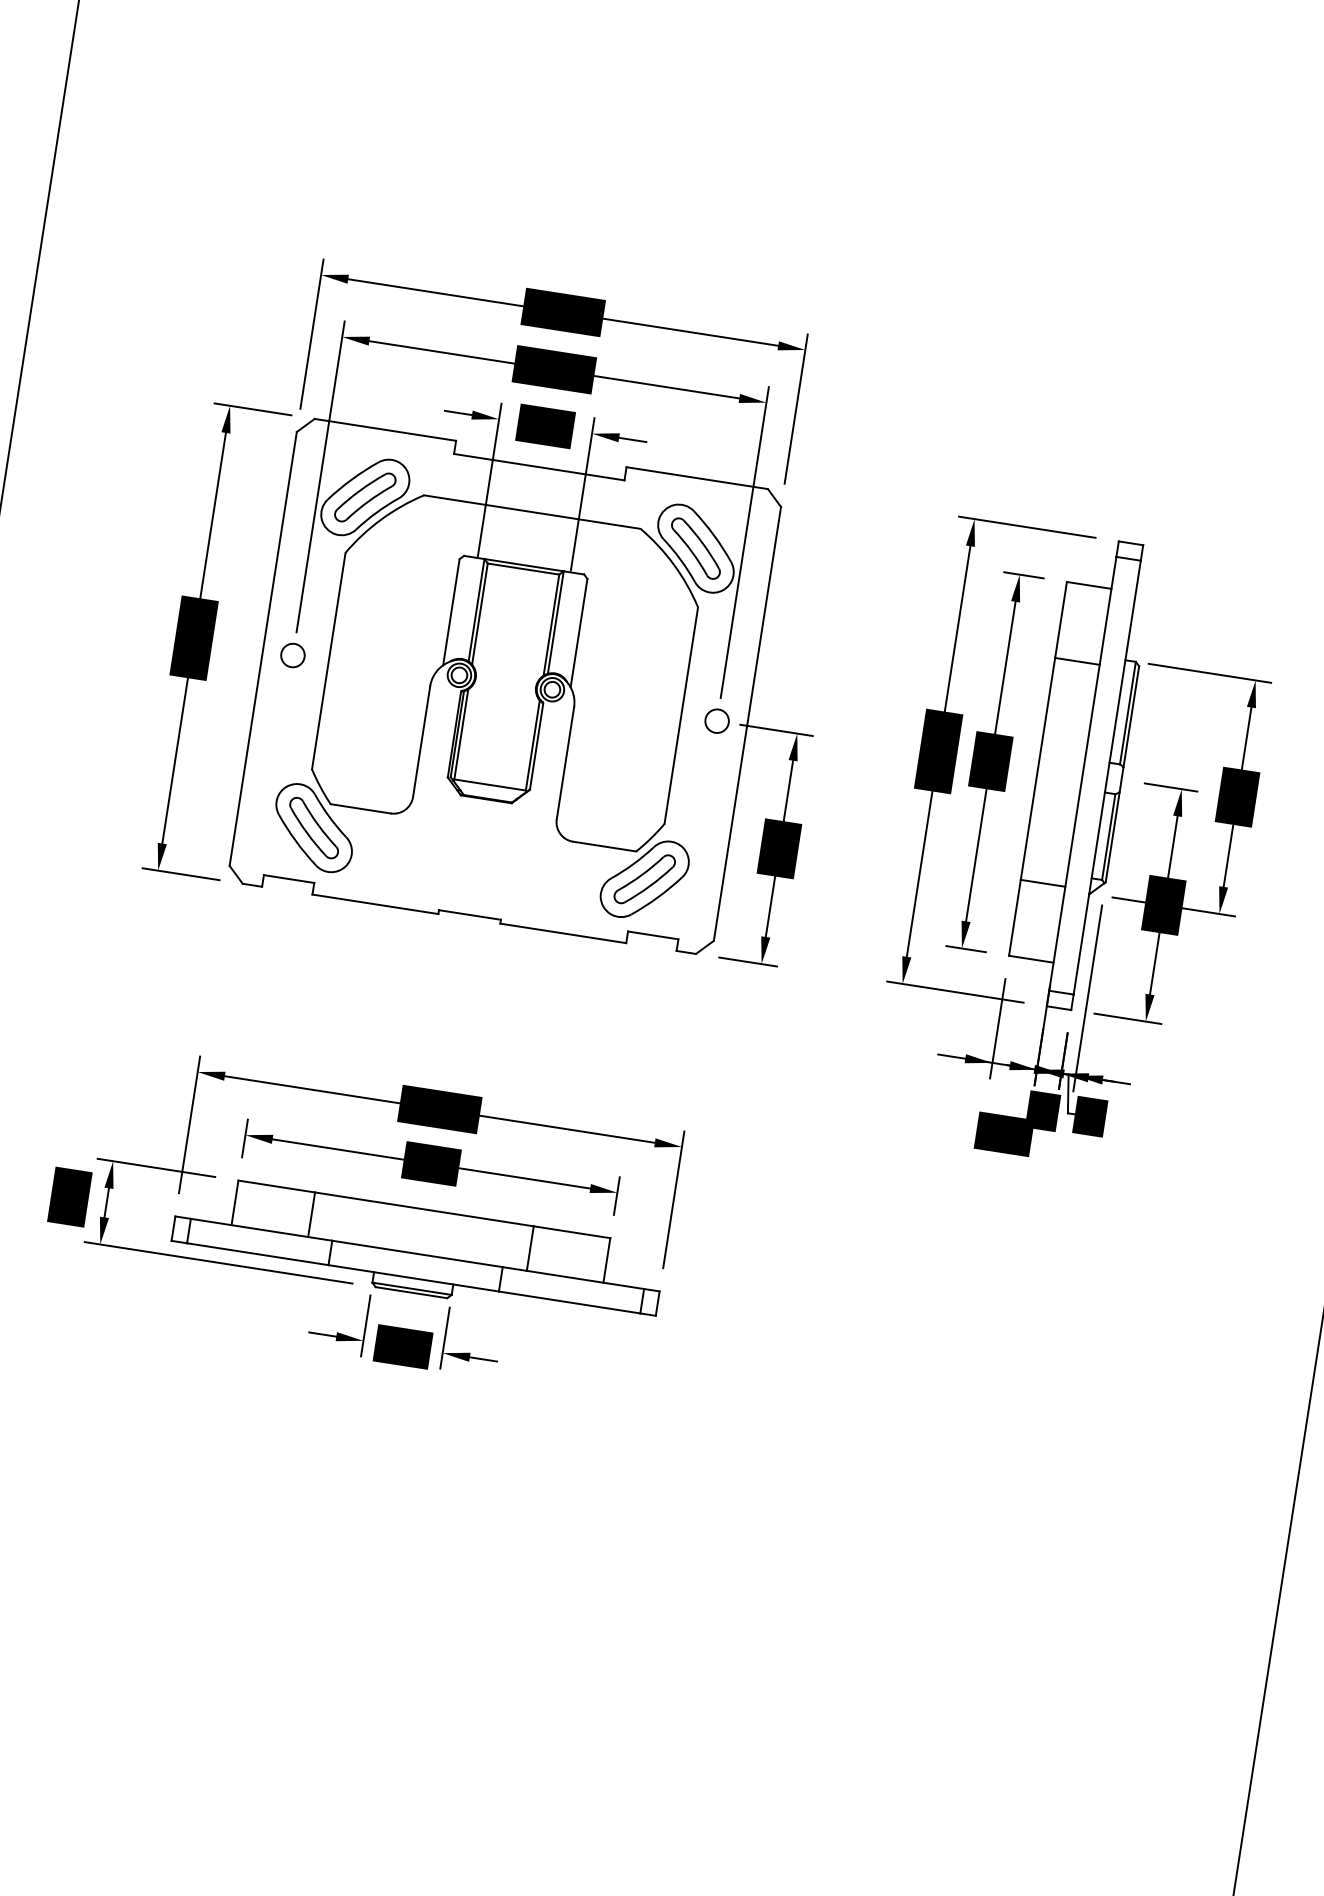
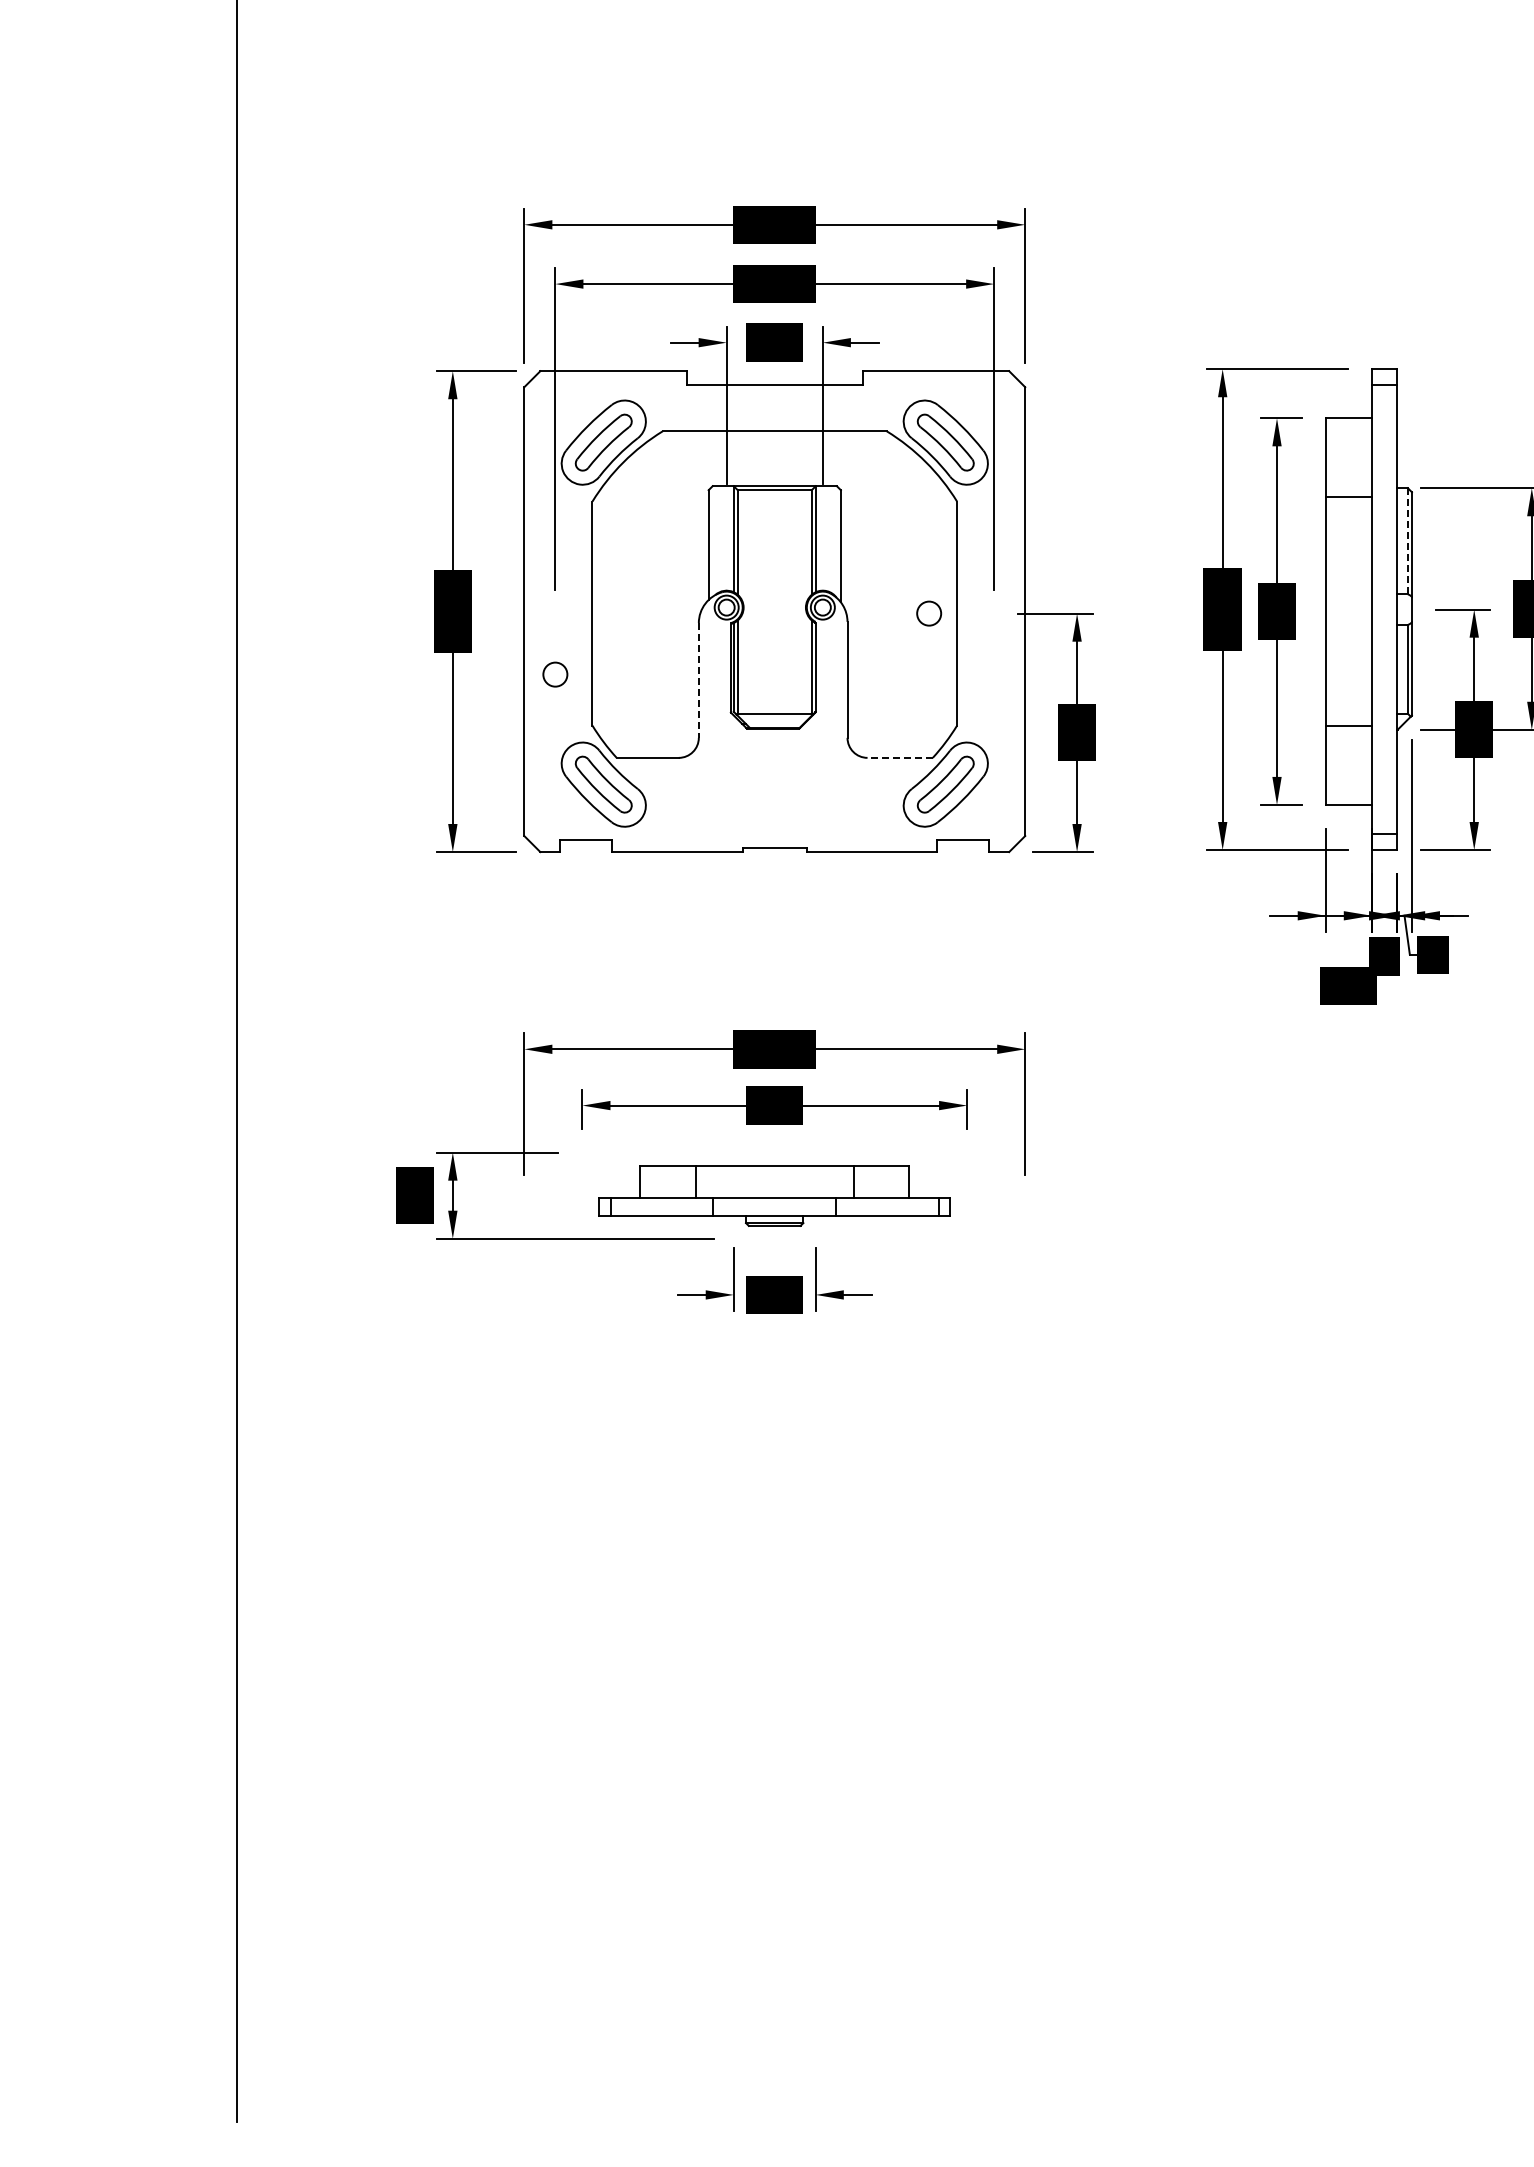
circle: (293, 655) -> (555, 674), moved
line: (1127, 713) -> (1407, 541), solid -> dashed
circle: (717, 721) -> (929, 613), moved
line: (421, 741) -> (698, 680), solid -> dashed
line: (605, 846) -> (900, 757), solid -> dashed
part: (417, 1250) -> (774, 1195), size x0.7

